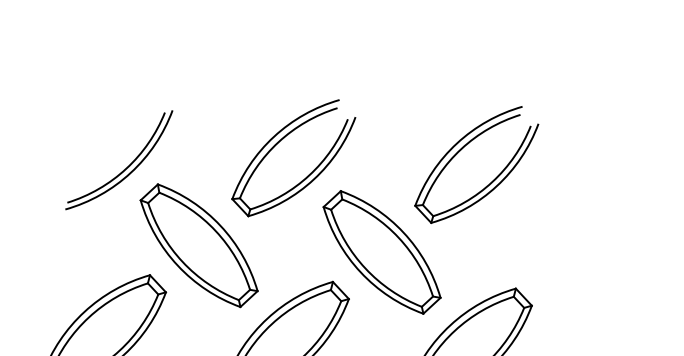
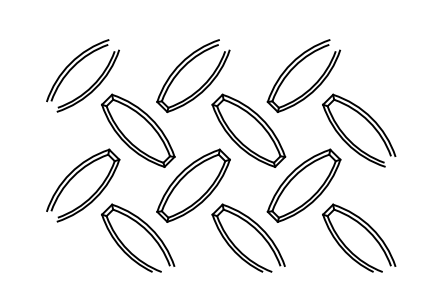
part: (102, 142) -> (77, 70), added
part: (579, 244) -> (367, 121), added

